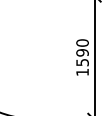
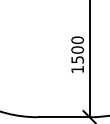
text: (82, 52) -> (77, 49), 1590 -> 1500

